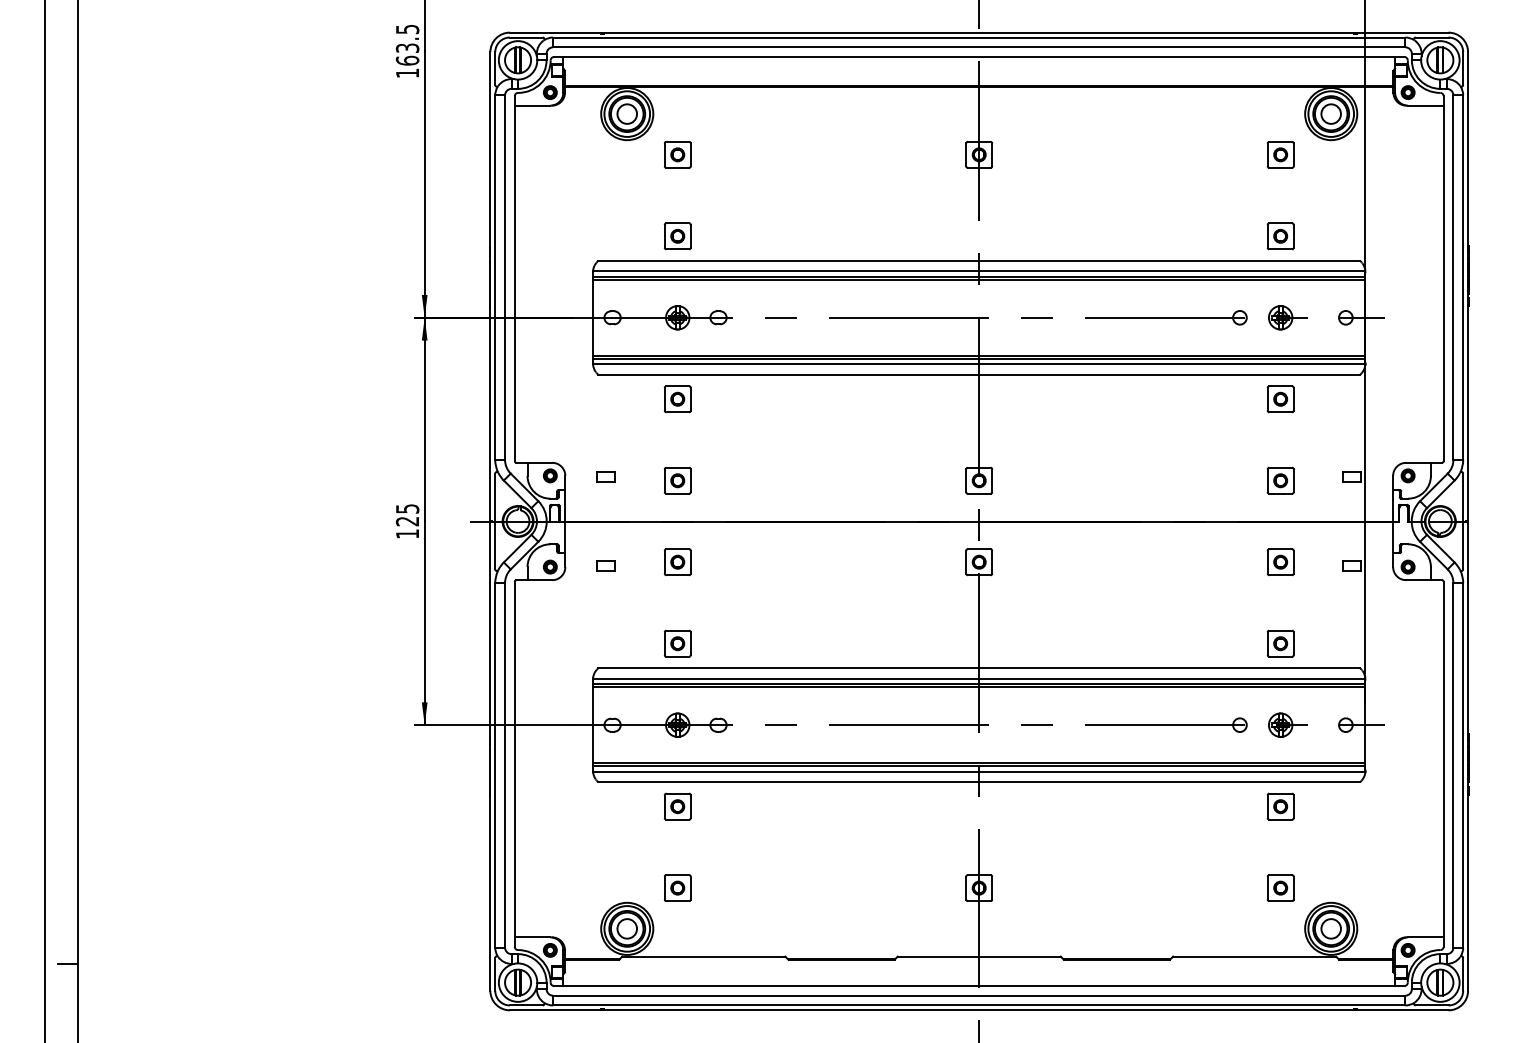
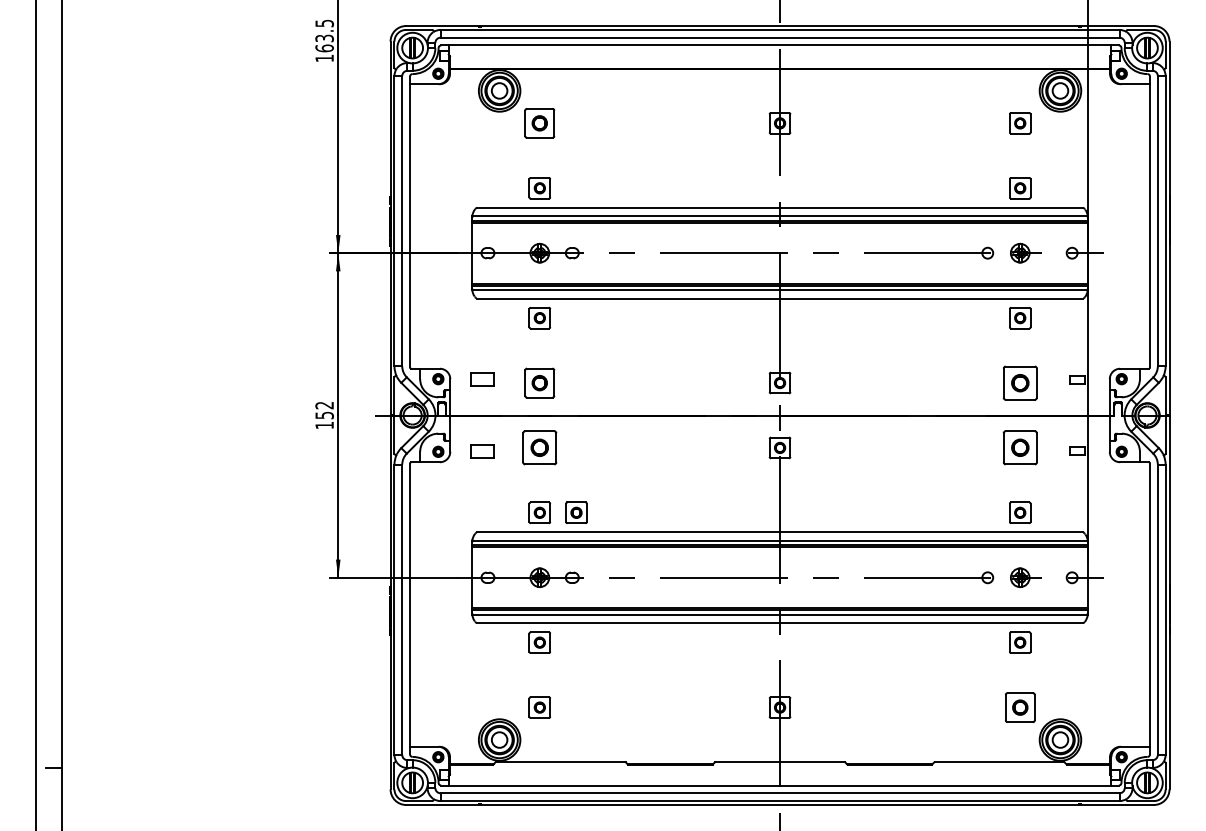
part: (677, 154) -> (539, 123), size x1.4
part: (605, 476) -> (482, 379), size x1.6
part: (677, 480) -> (539, 382), size x1.4
part: (1280, 480) -> (1020, 382), size x1.6
text: (407, 515) -> (324, 410), 125 -> 152
part: (677, 562) -> (539, 448), size x1.6
part: (1280, 562) -> (1020, 448), size x1.6
part: (605, 565) -> (482, 450), size x1.6
part: (723, 643) -> (576, 512), added
part: (1280, 887) -> (1020, 707), size x1.4

